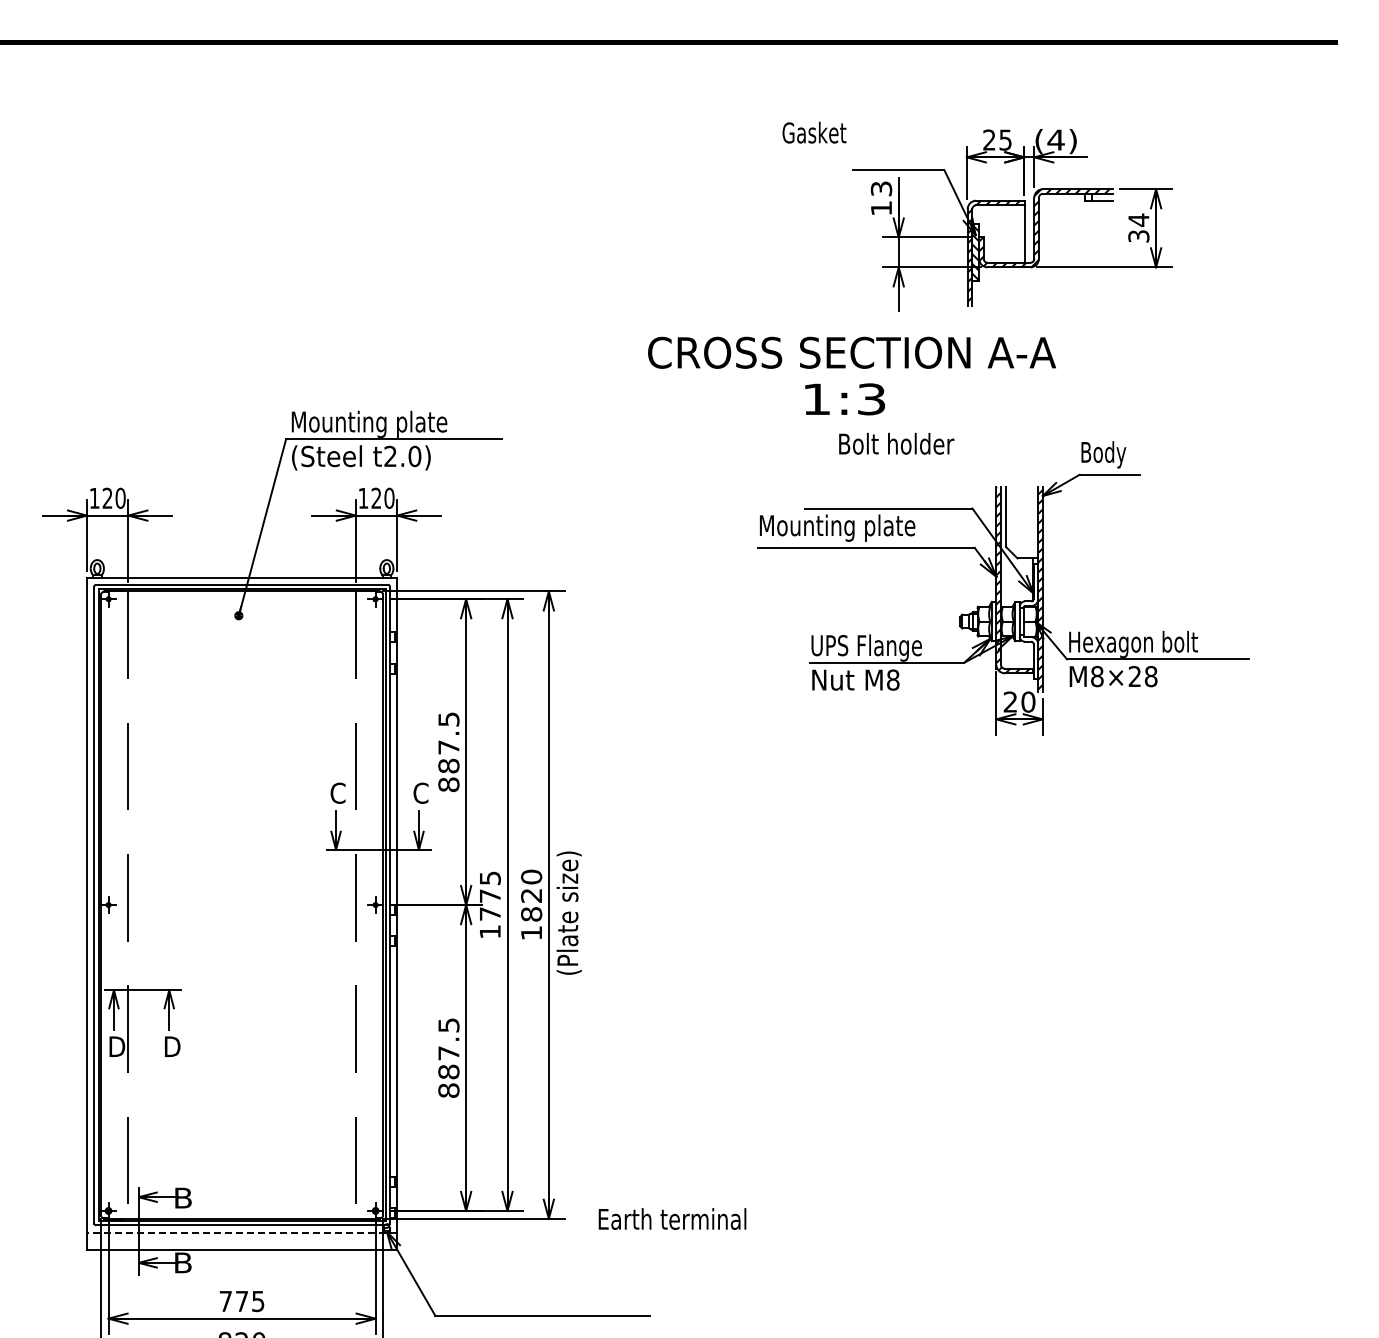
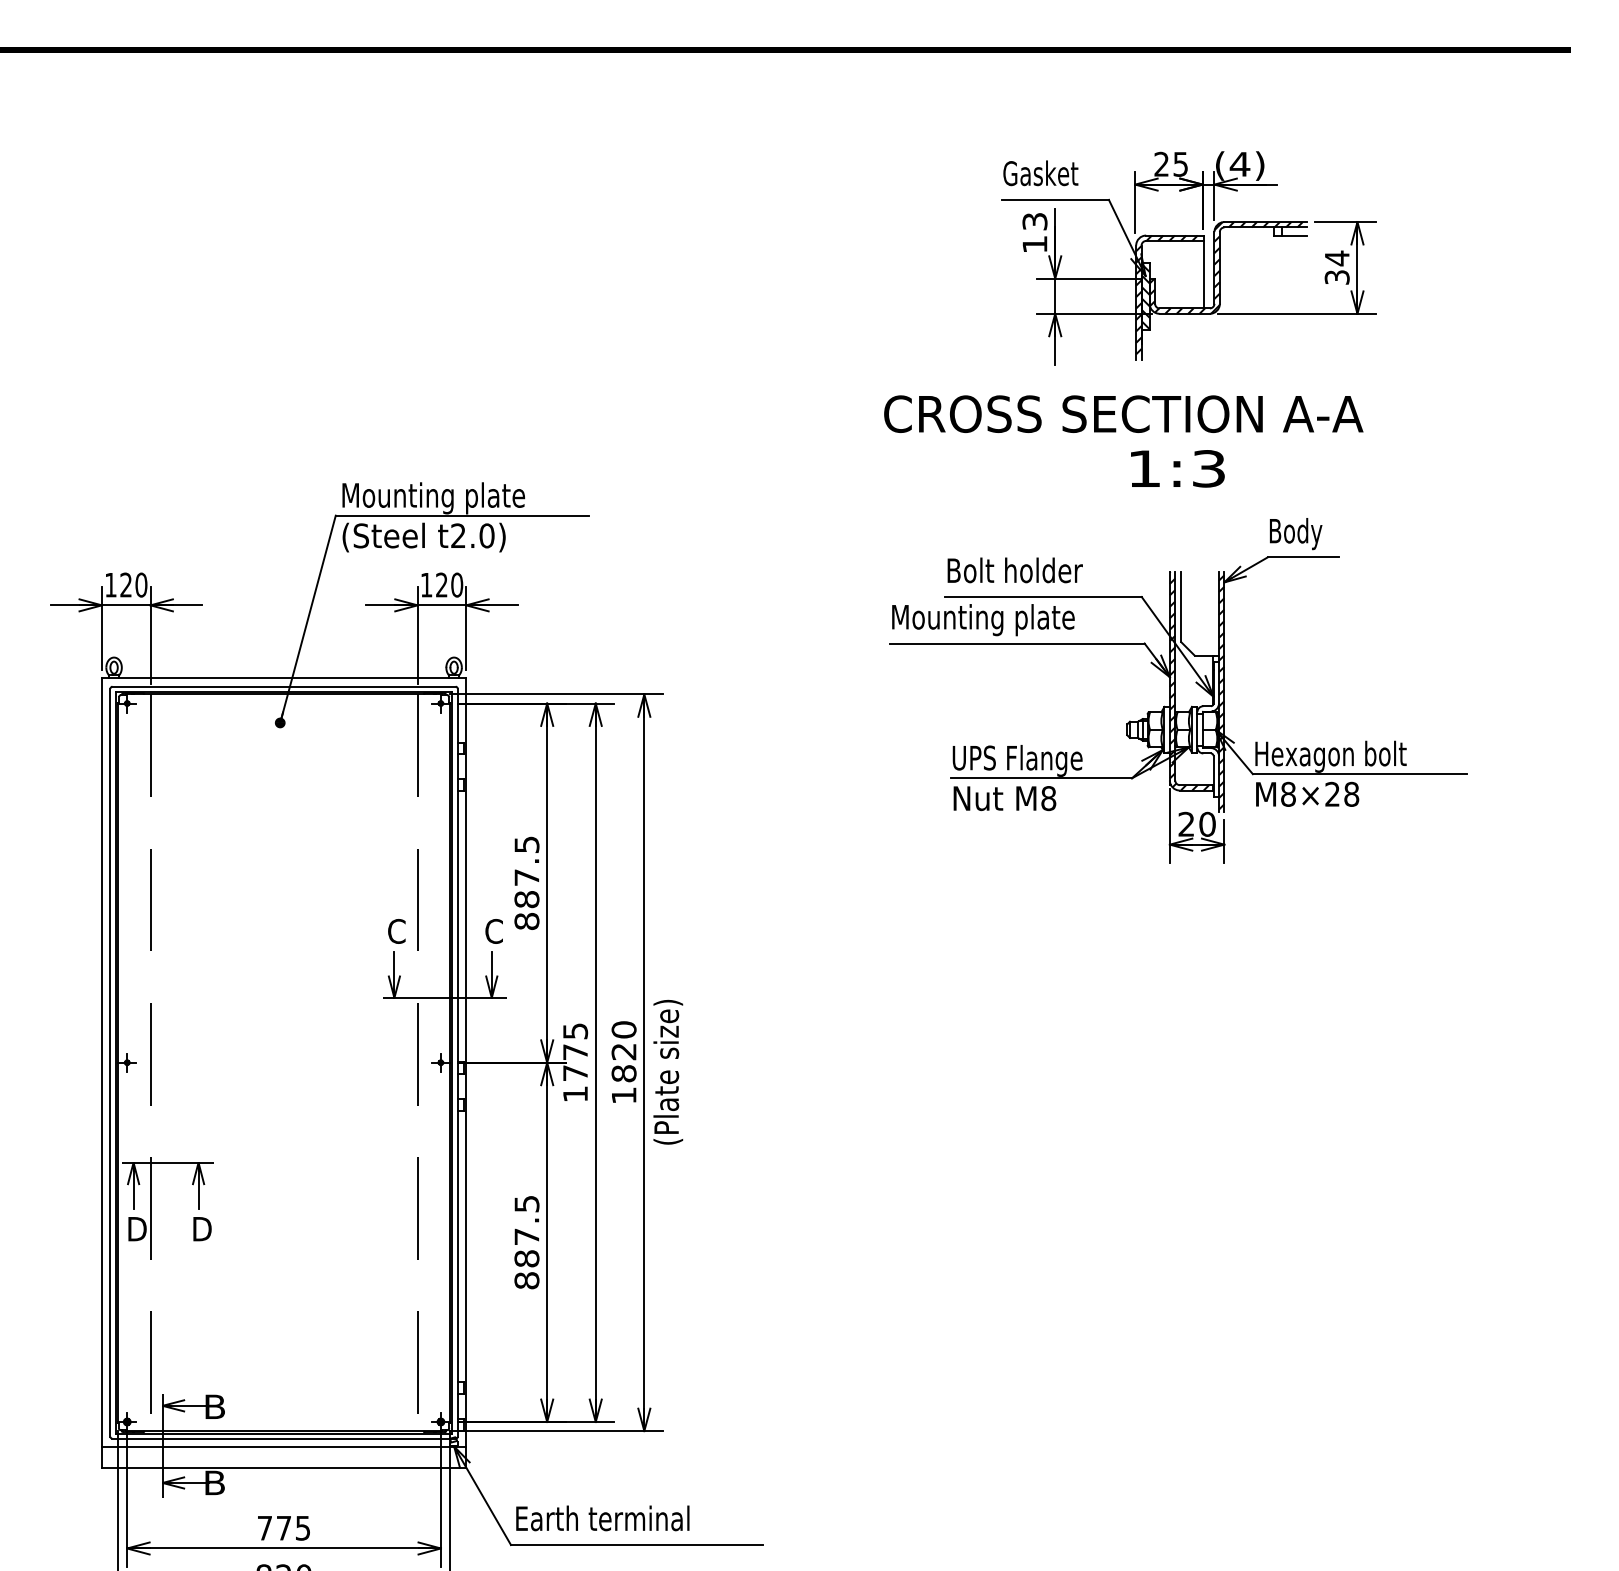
text: (814, 132) -> (1040, 173), moved
text: (851, 352) -> (1123, 413), moved
text: (845, 399) -> (1178, 468), moved
text: (896, 443) -> (1015, 569), moved
text: (672, 1218) -> (602, 1517), moved
line: (241, 1232) -> (283, 1447), dashed -> solid

